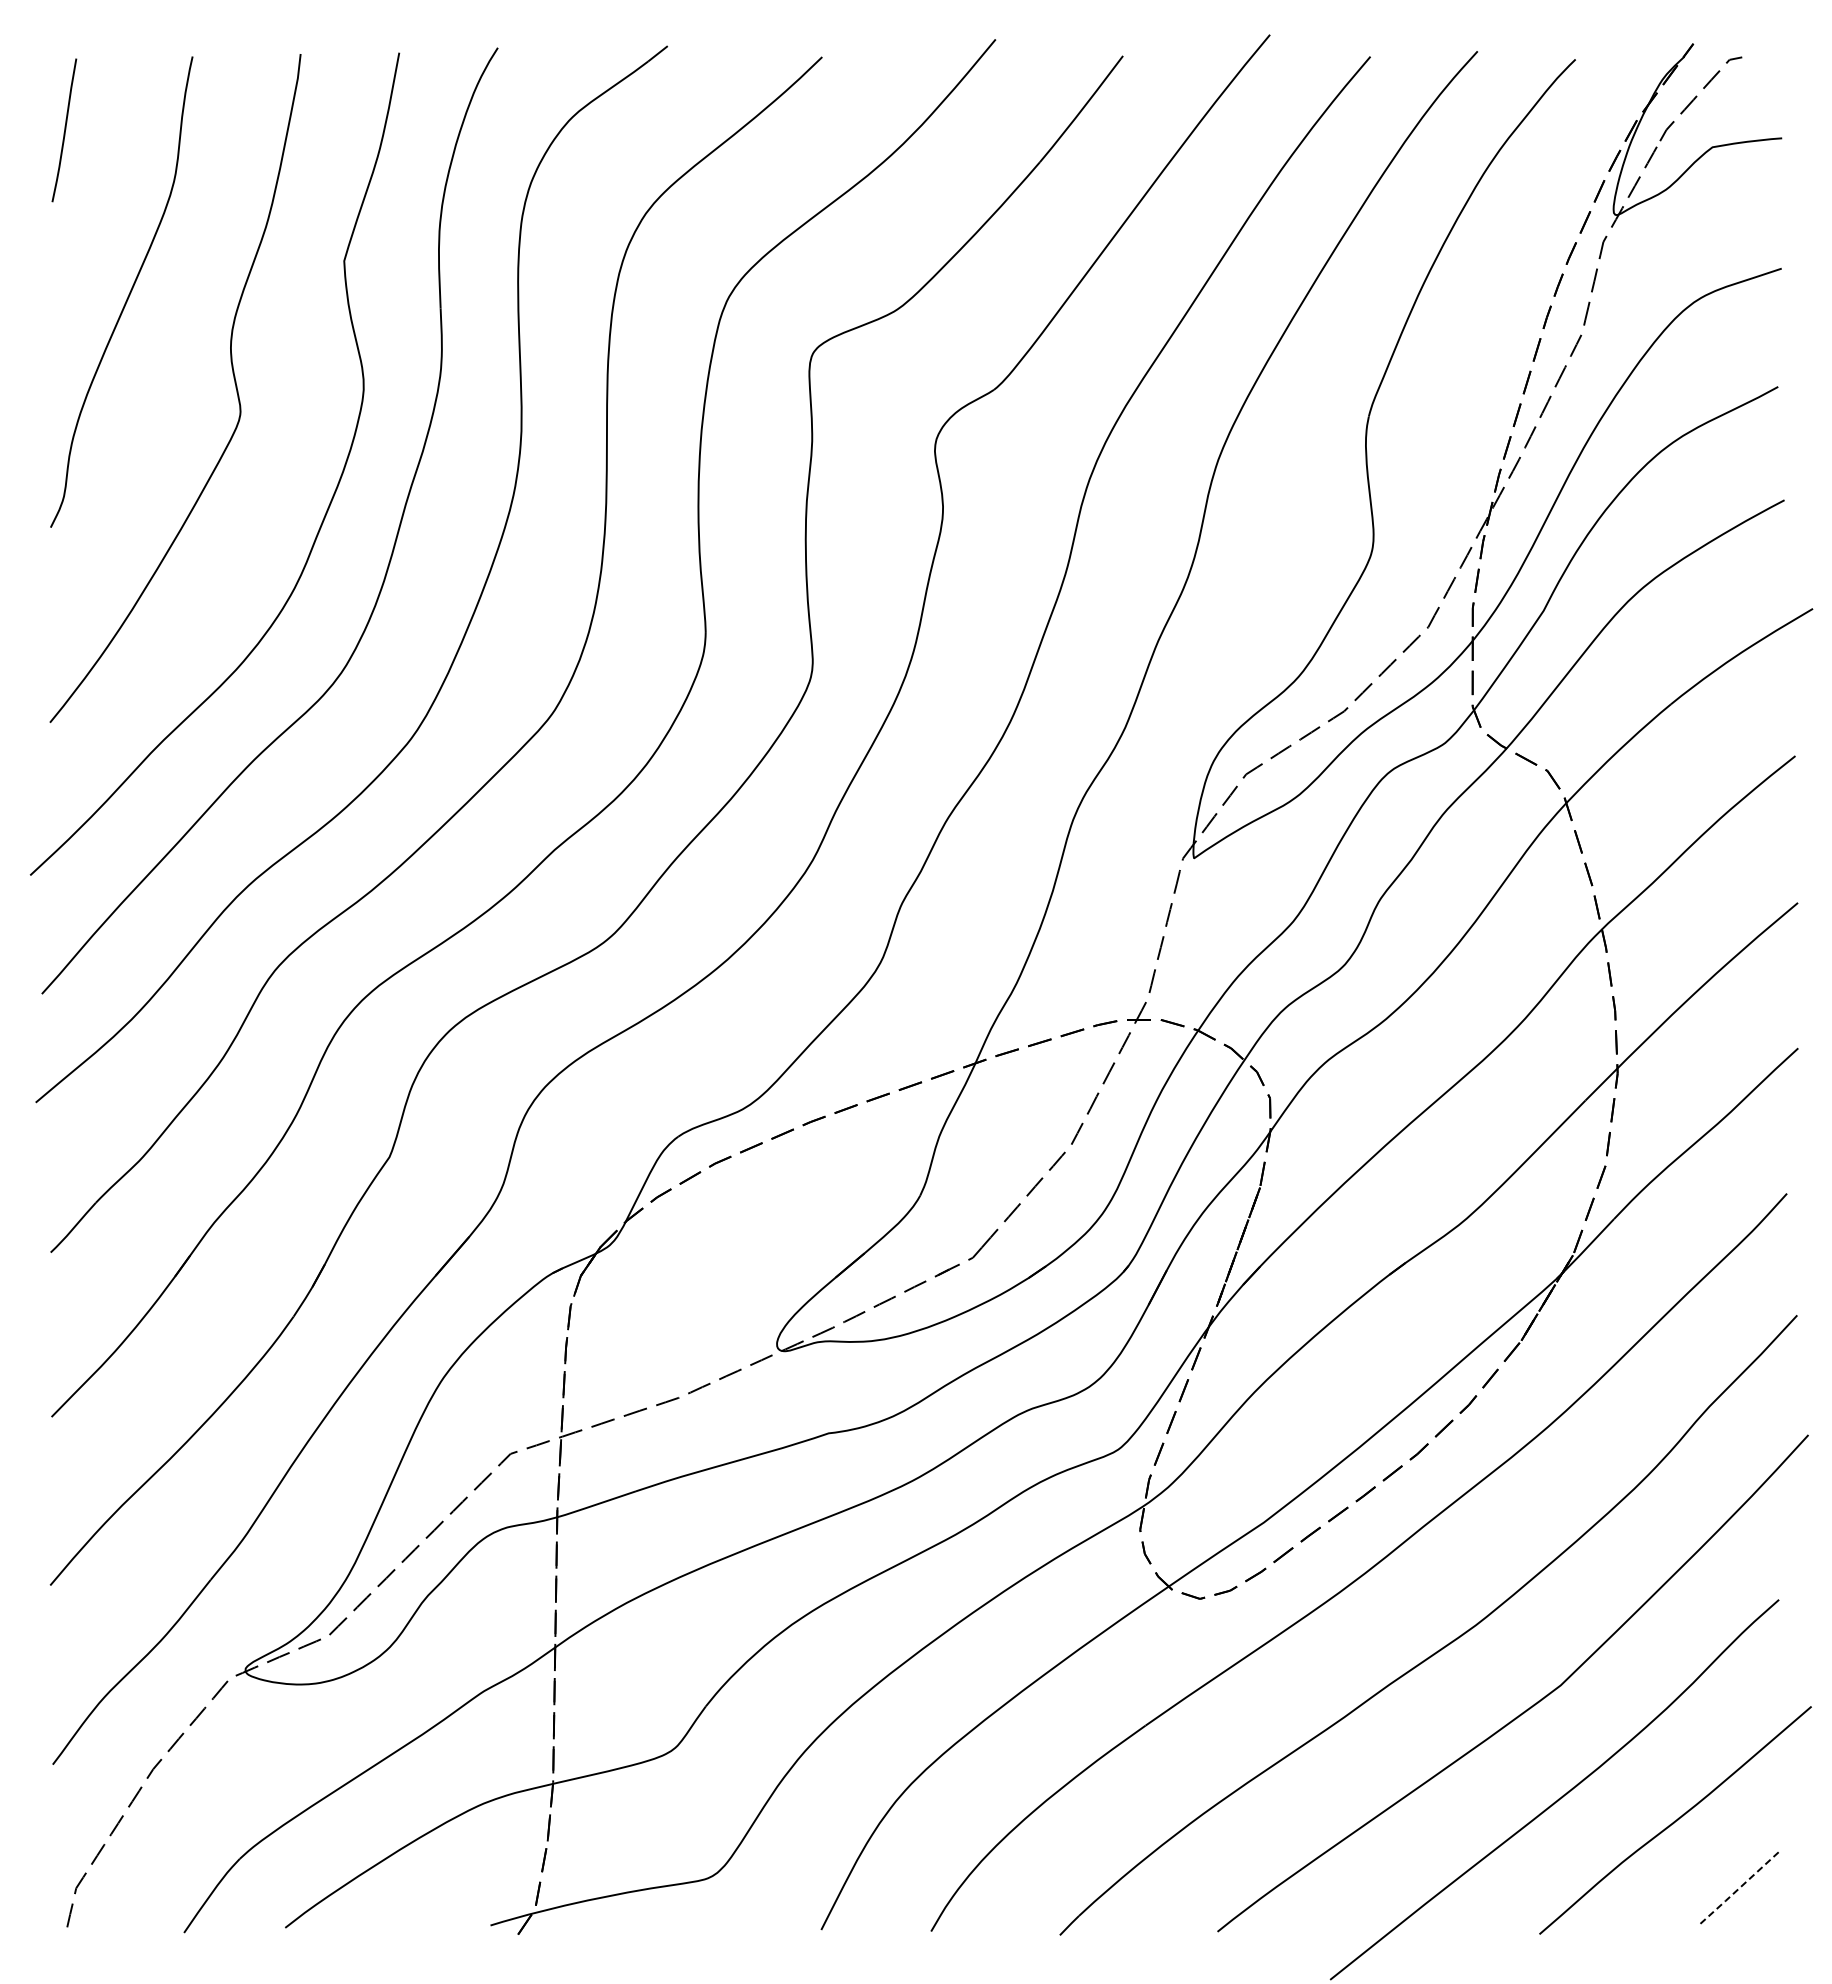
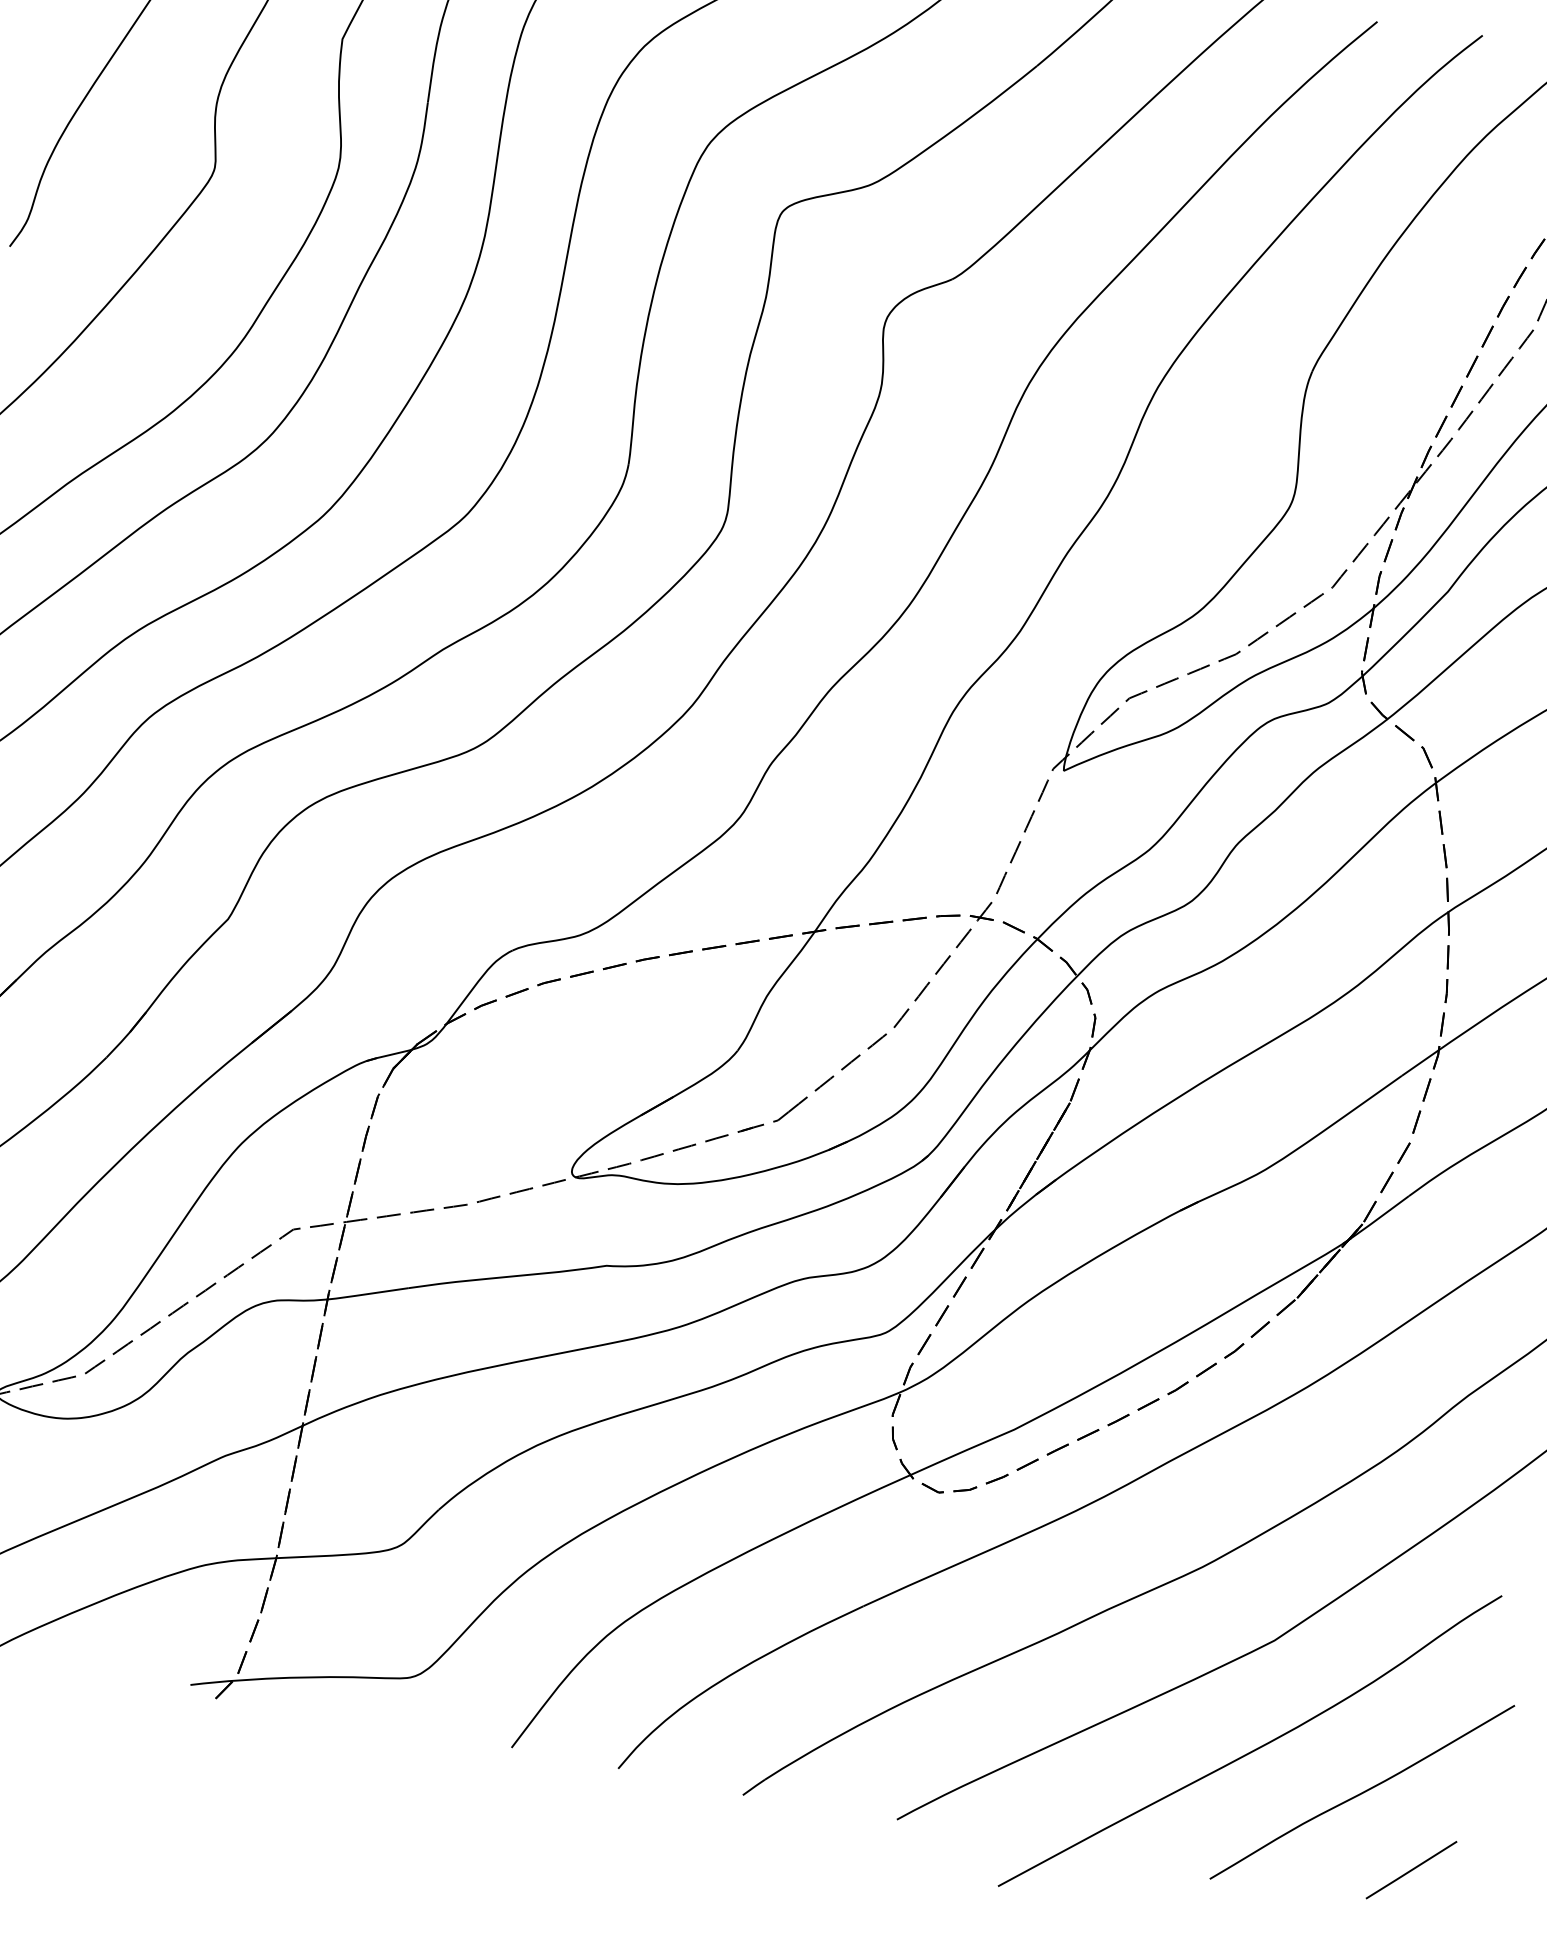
line: (1737, 1889) -> (1410, 1870), dashed -> solid

